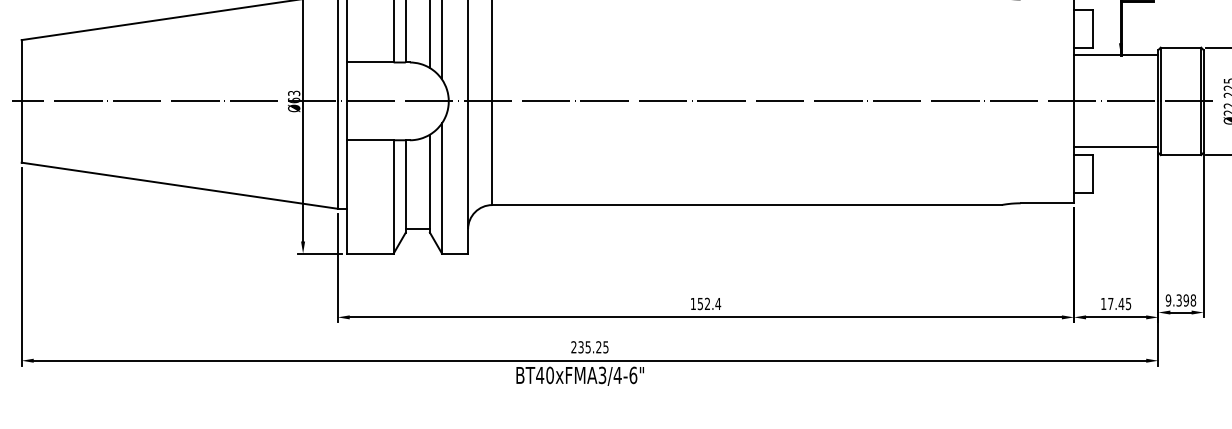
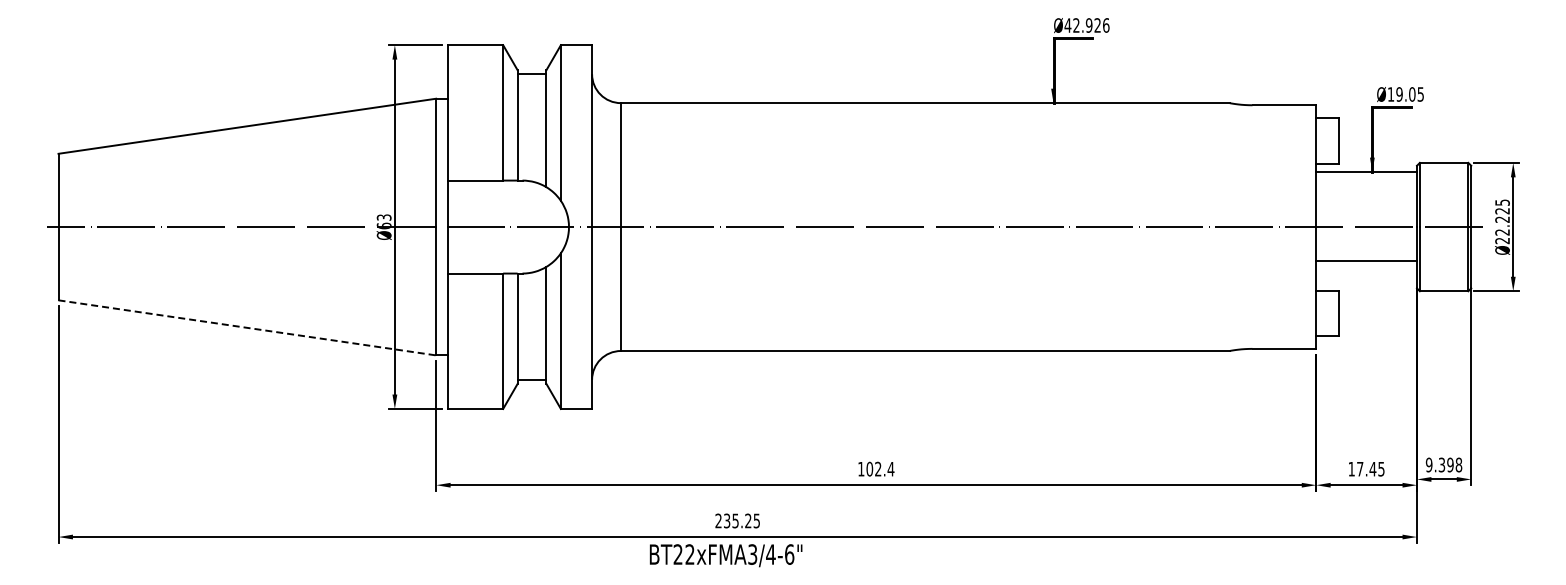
line: (1116, 147) -> (1366, 261), moved
line: (179, 185) -> (247, 327), solid -> dashed
text: (700, 303) -> (869, 468), 152.4 -> 102.4
text: (544, 375) -> (683, 554), BT40xFMA3/4-6" -> BT22xFMA3/4-6"

